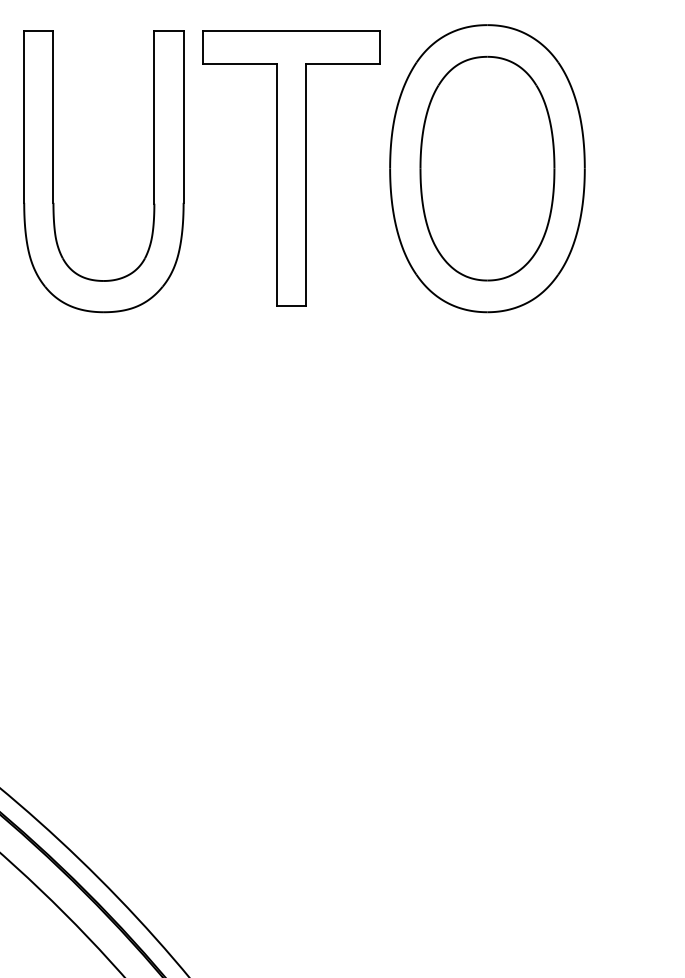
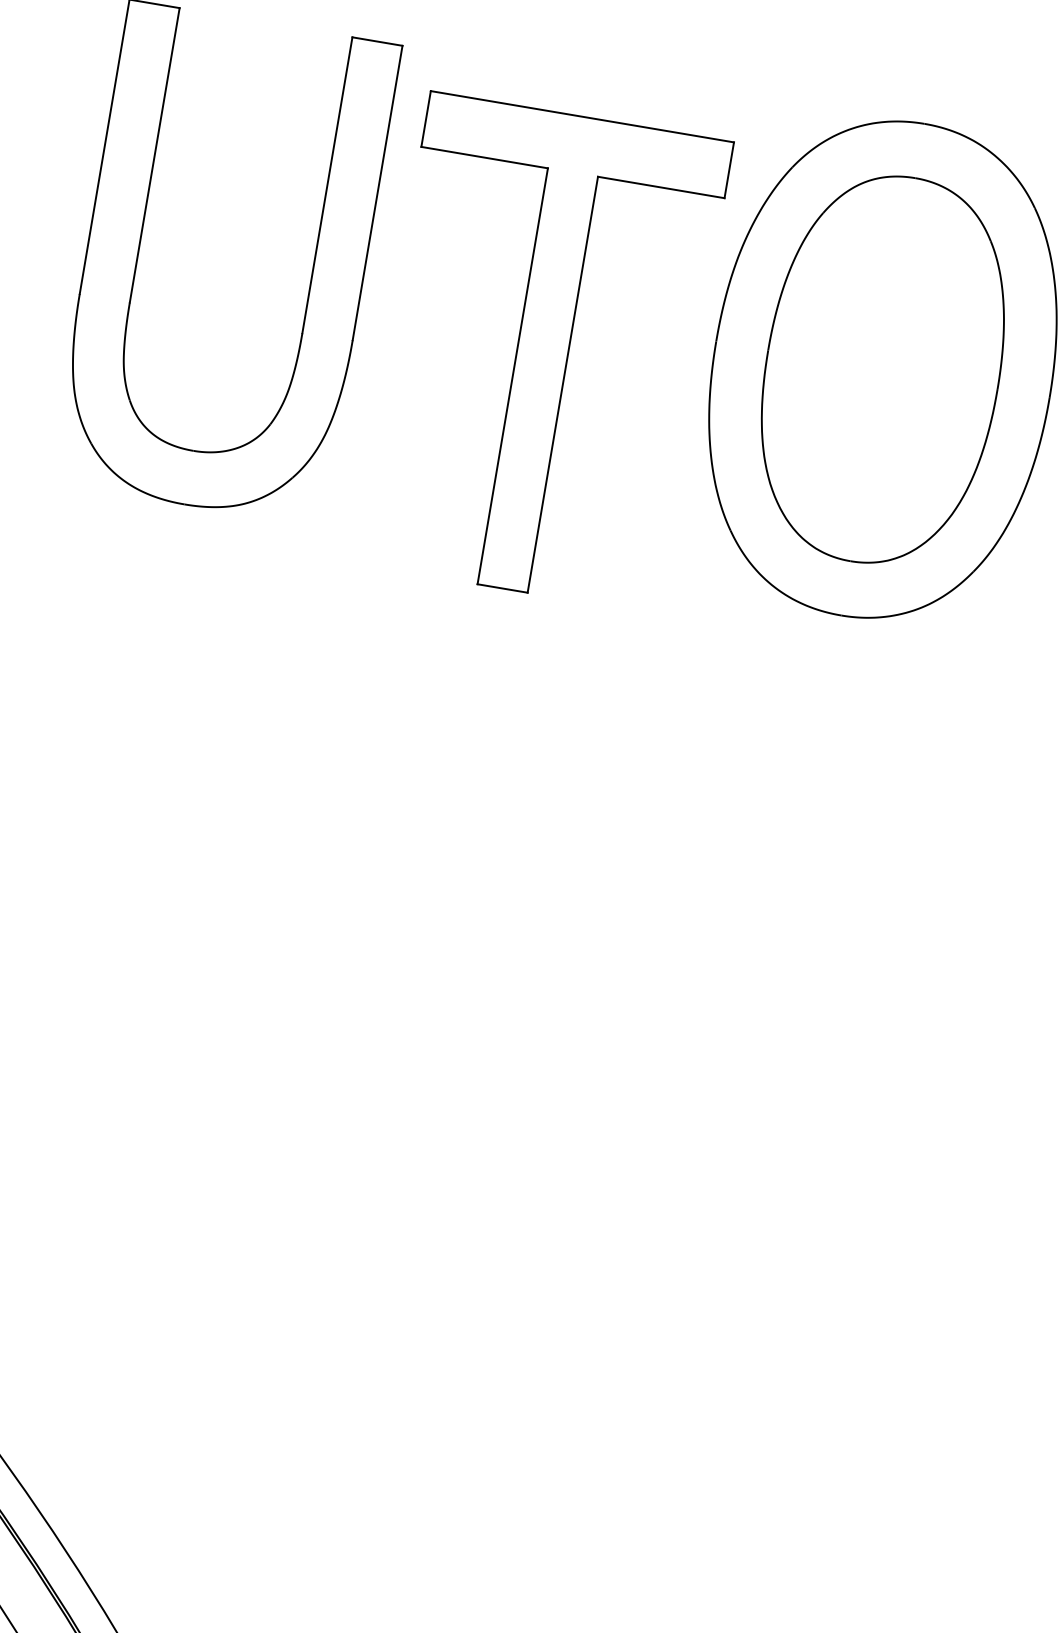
part: (291, 168) -> (542, 352), moved

